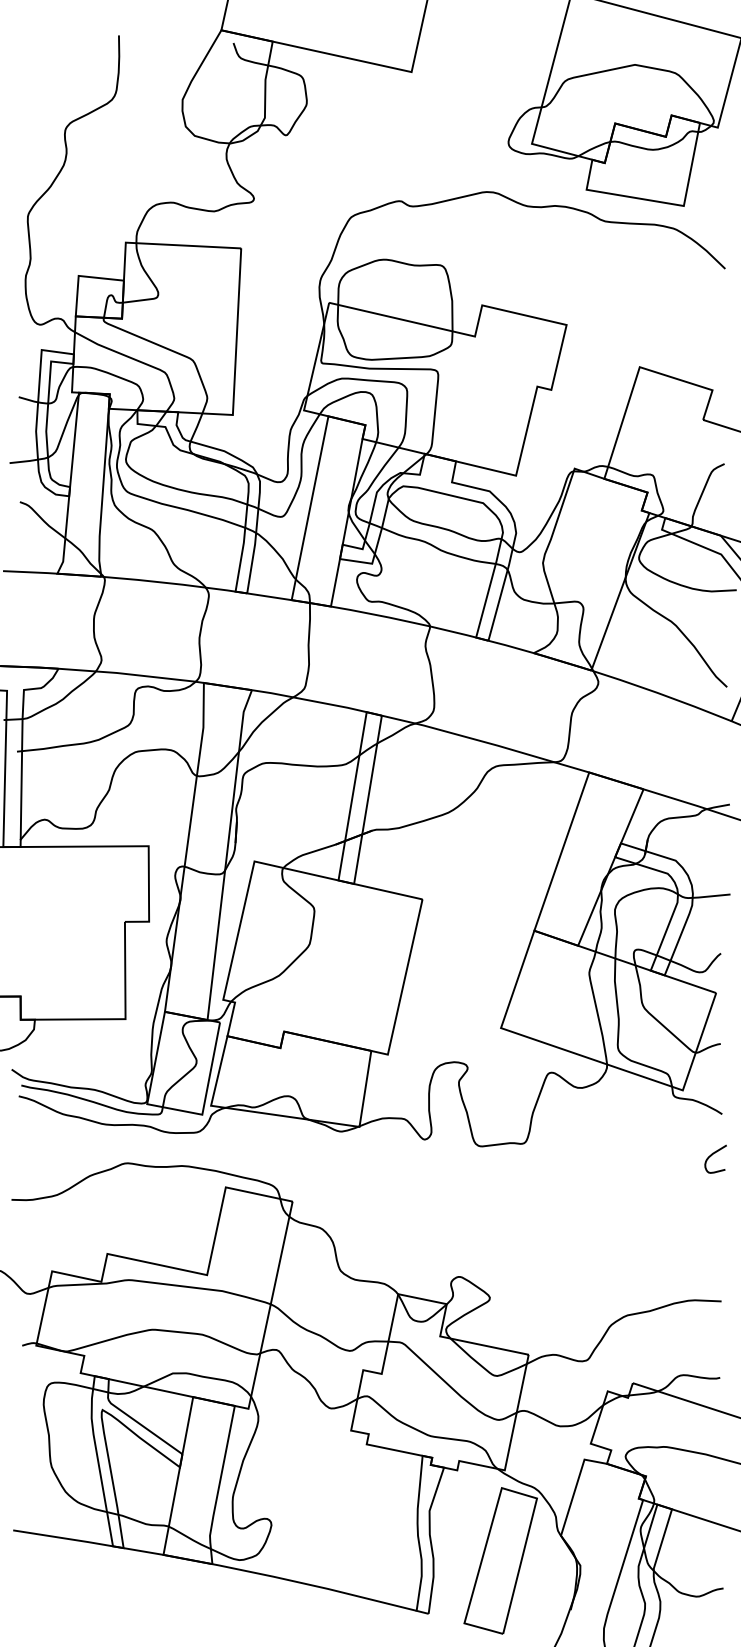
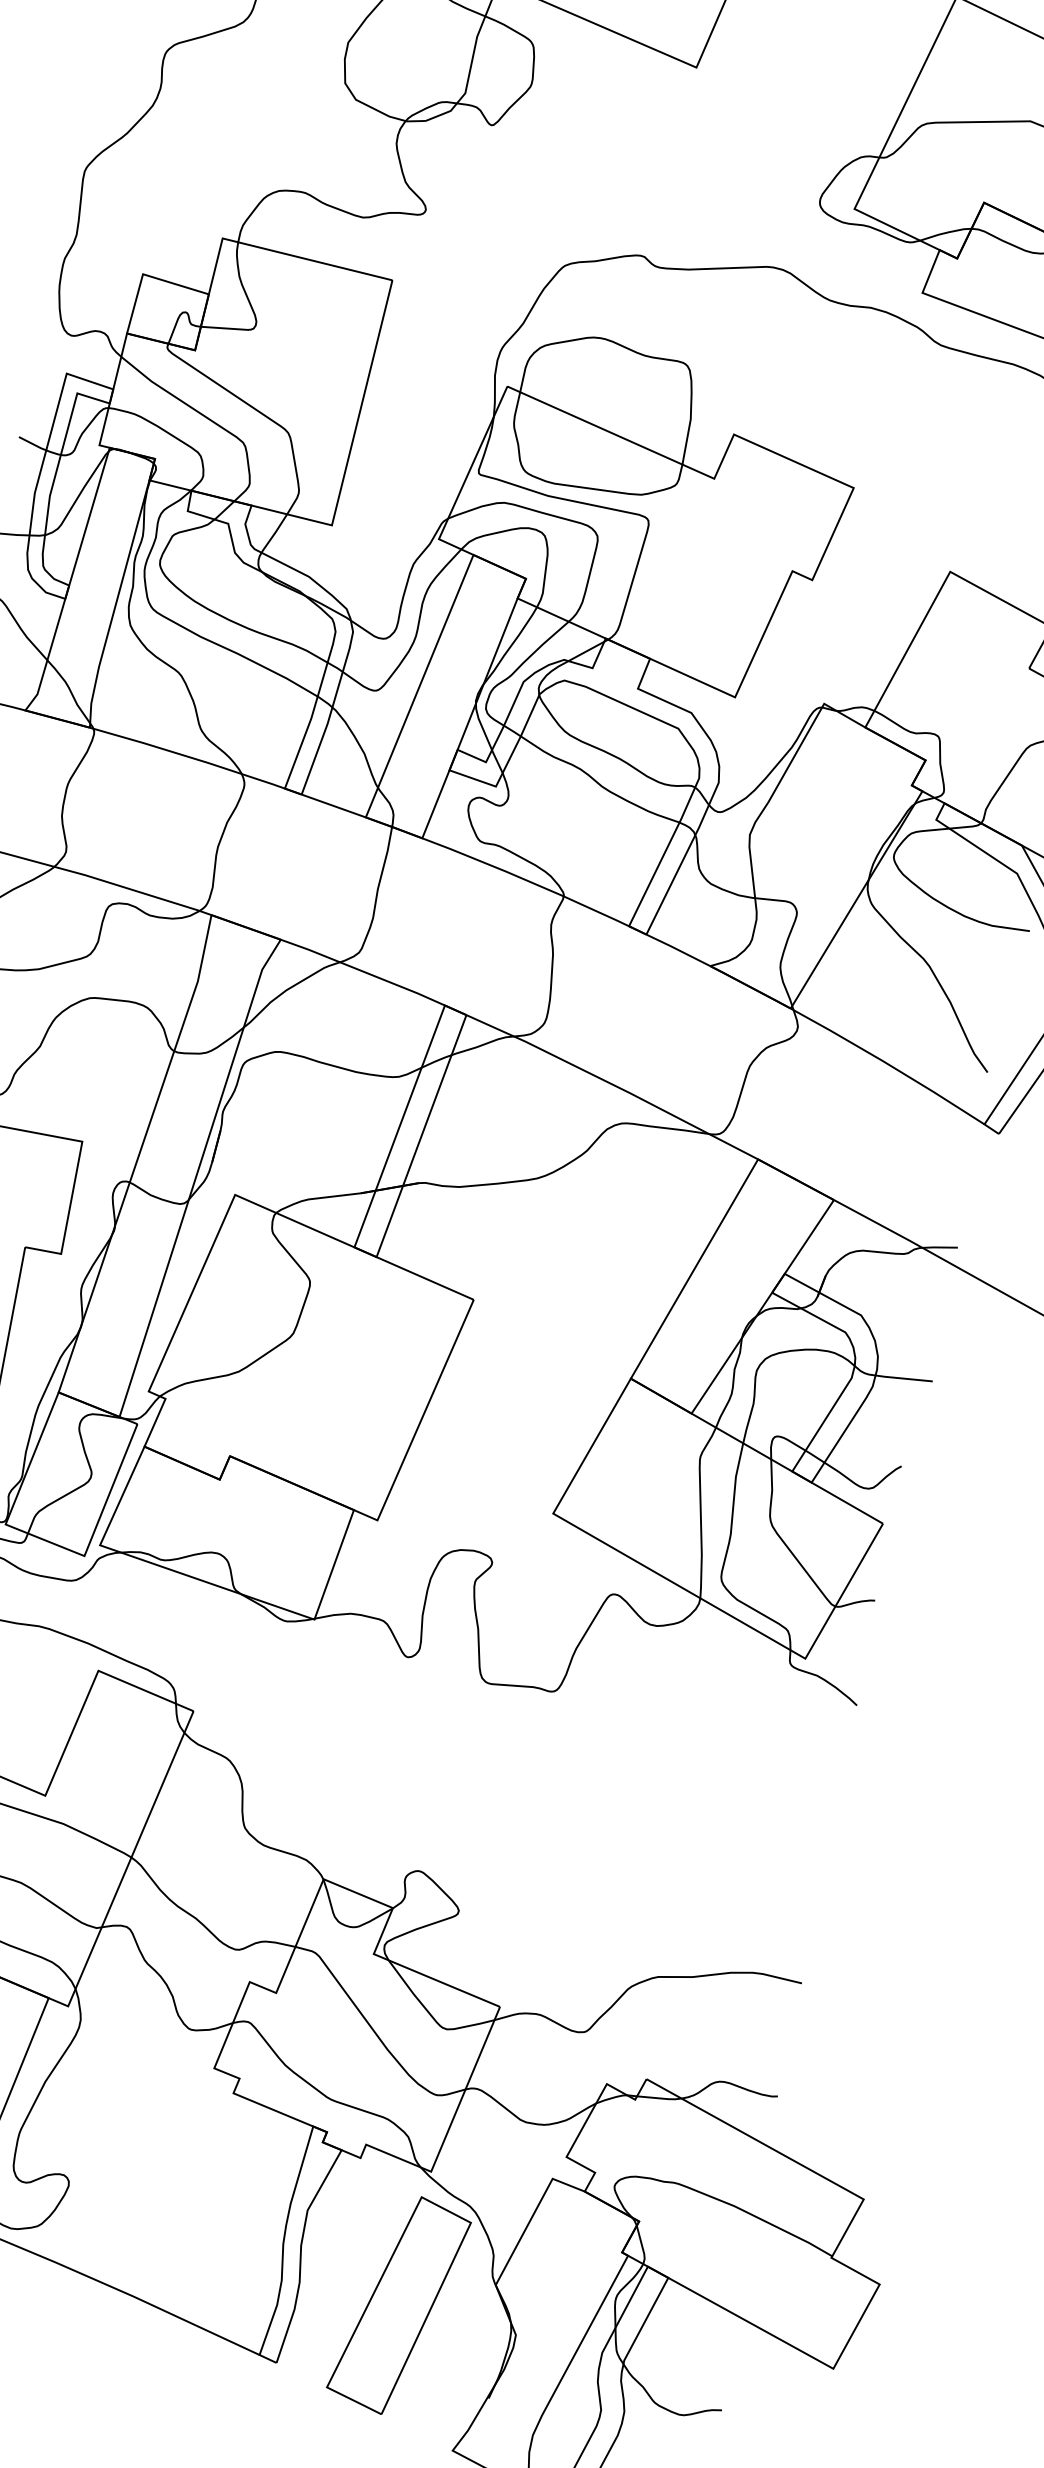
curve: (712, 1155) -> (830, 1763), removed

